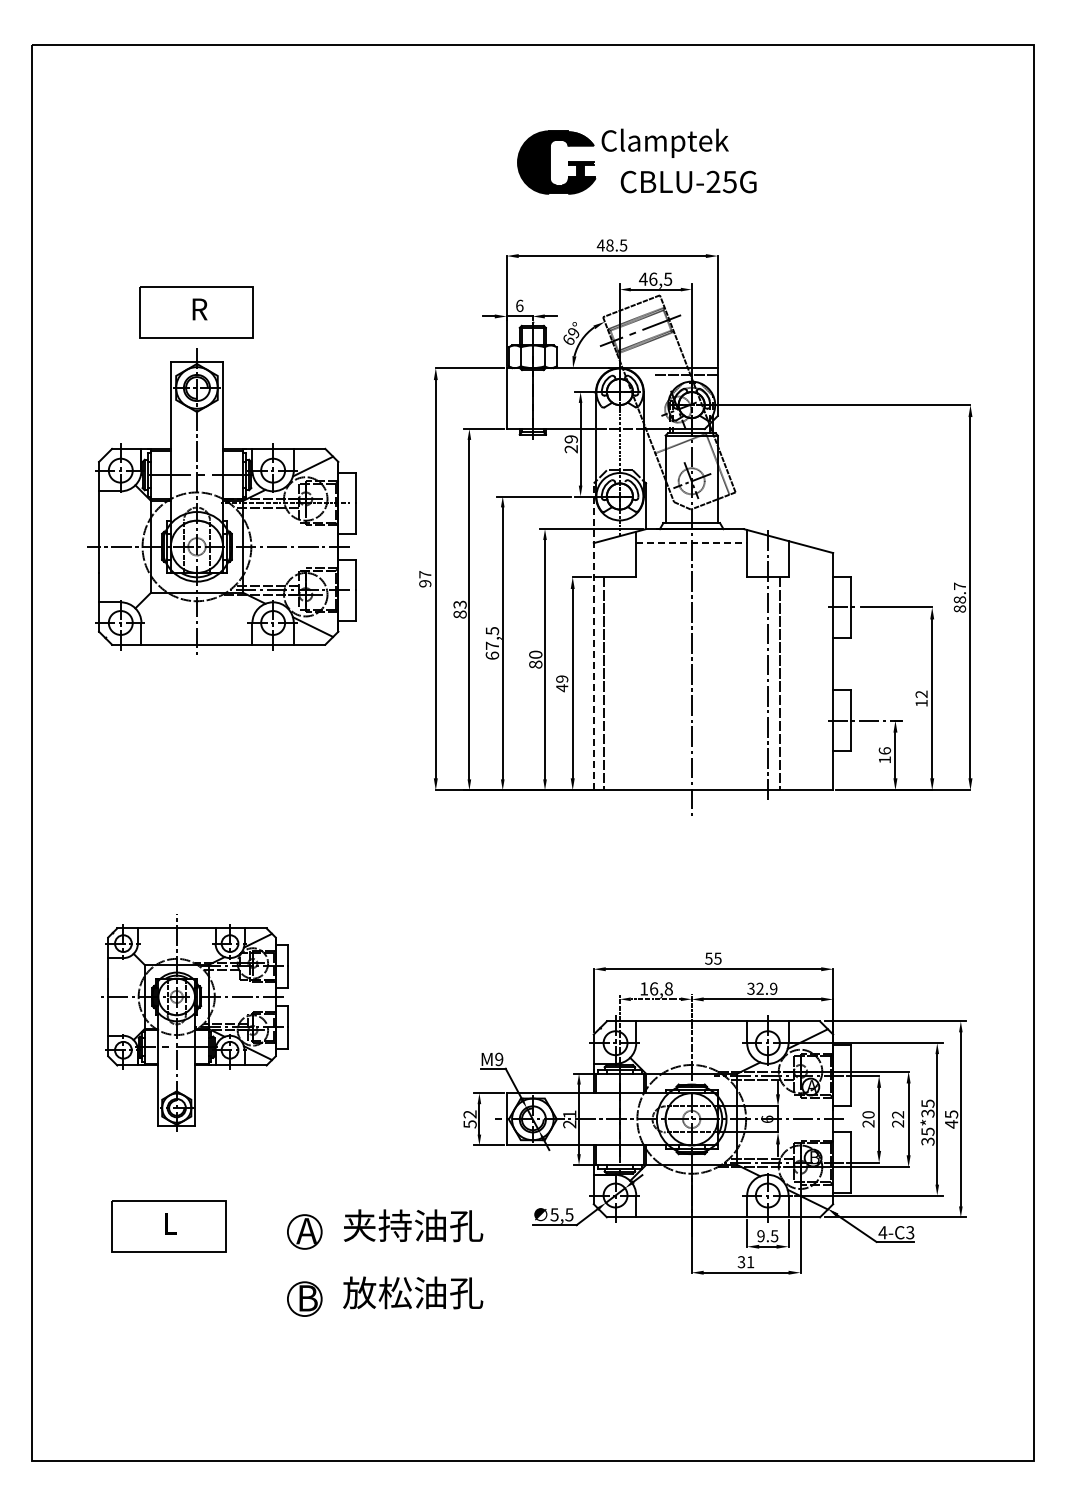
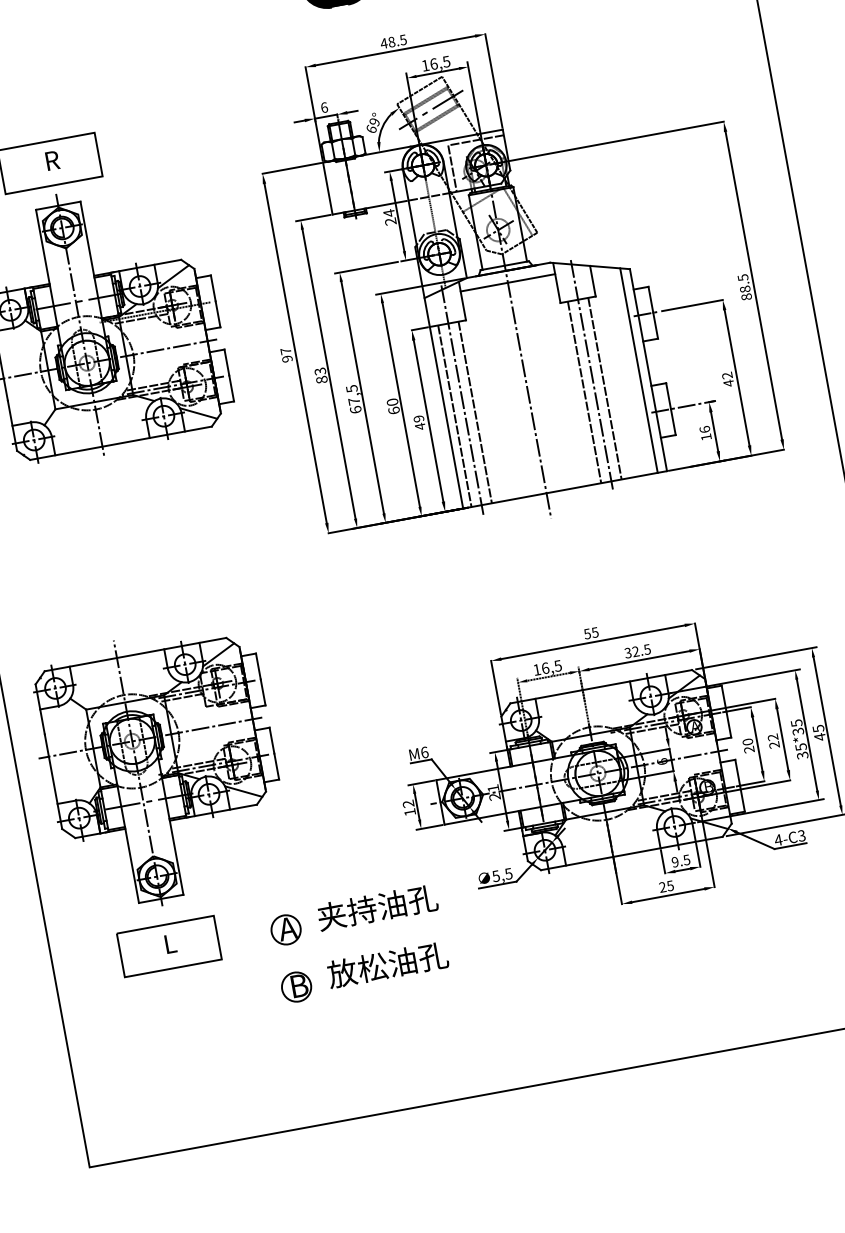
text: (642, 278) -> (424, 65), 46,5 -> 16,5
line: (652, 401) -> (452, 168), added
text: (570, 439) -> (388, 213), 29 -> 24
line: (692, 543) -> (508, 282), dashed -> solid
text: (960, 586) -> (743, 277), 88.7 -> 88.5
line: (593, 636) -> (438, 377), dashed -> solid
text: (535, 664) -> (393, 410), 80 -> 60
line: (615, 667) -> (462, 400), added
line: (822, 670) -> (639, 370), added
line: (627, 683) -> (475, 412), added
line: (755, 683) -> (584, 392), added
text: (921, 703) -> (728, 383), 12 -> 42
text: (668, 988) -> (557, 665), 16,8 -> 16,5
text: (773, 988) -> (647, 649), 32.9 -> 32.5
part: (193, 1022) -> (158, 768), size x1.43
text: (499, 1059) -> (424, 752), M9 -> M6
text: (469, 1124) -> (409, 812), 52 -> 12
text: (745, 1262) -> (666, 886), 31 -> 25

